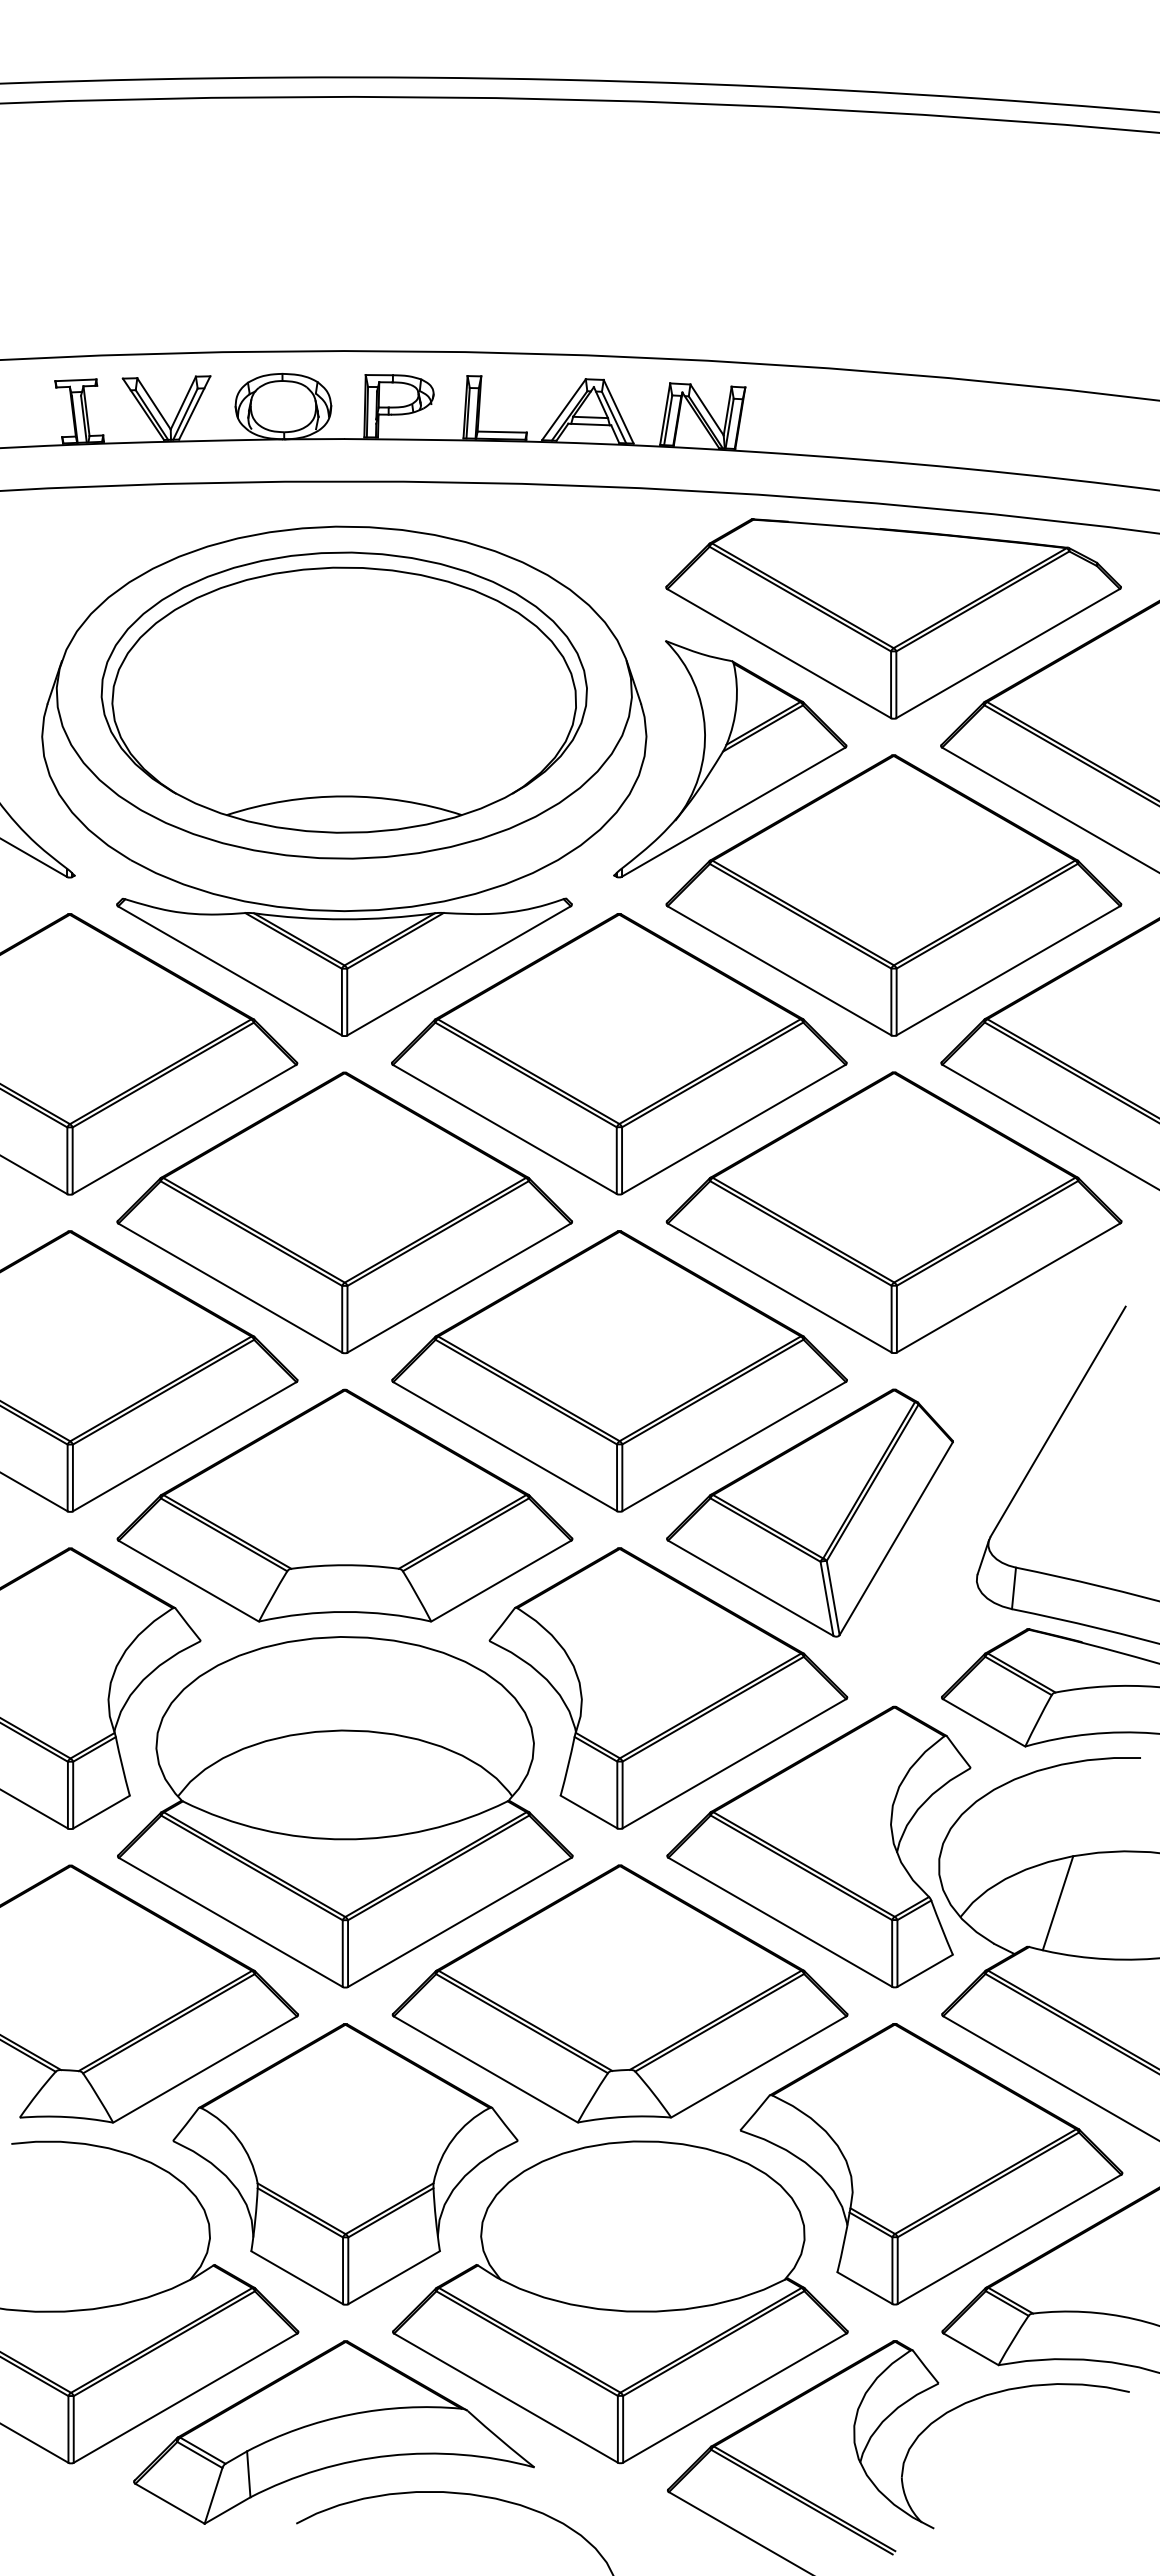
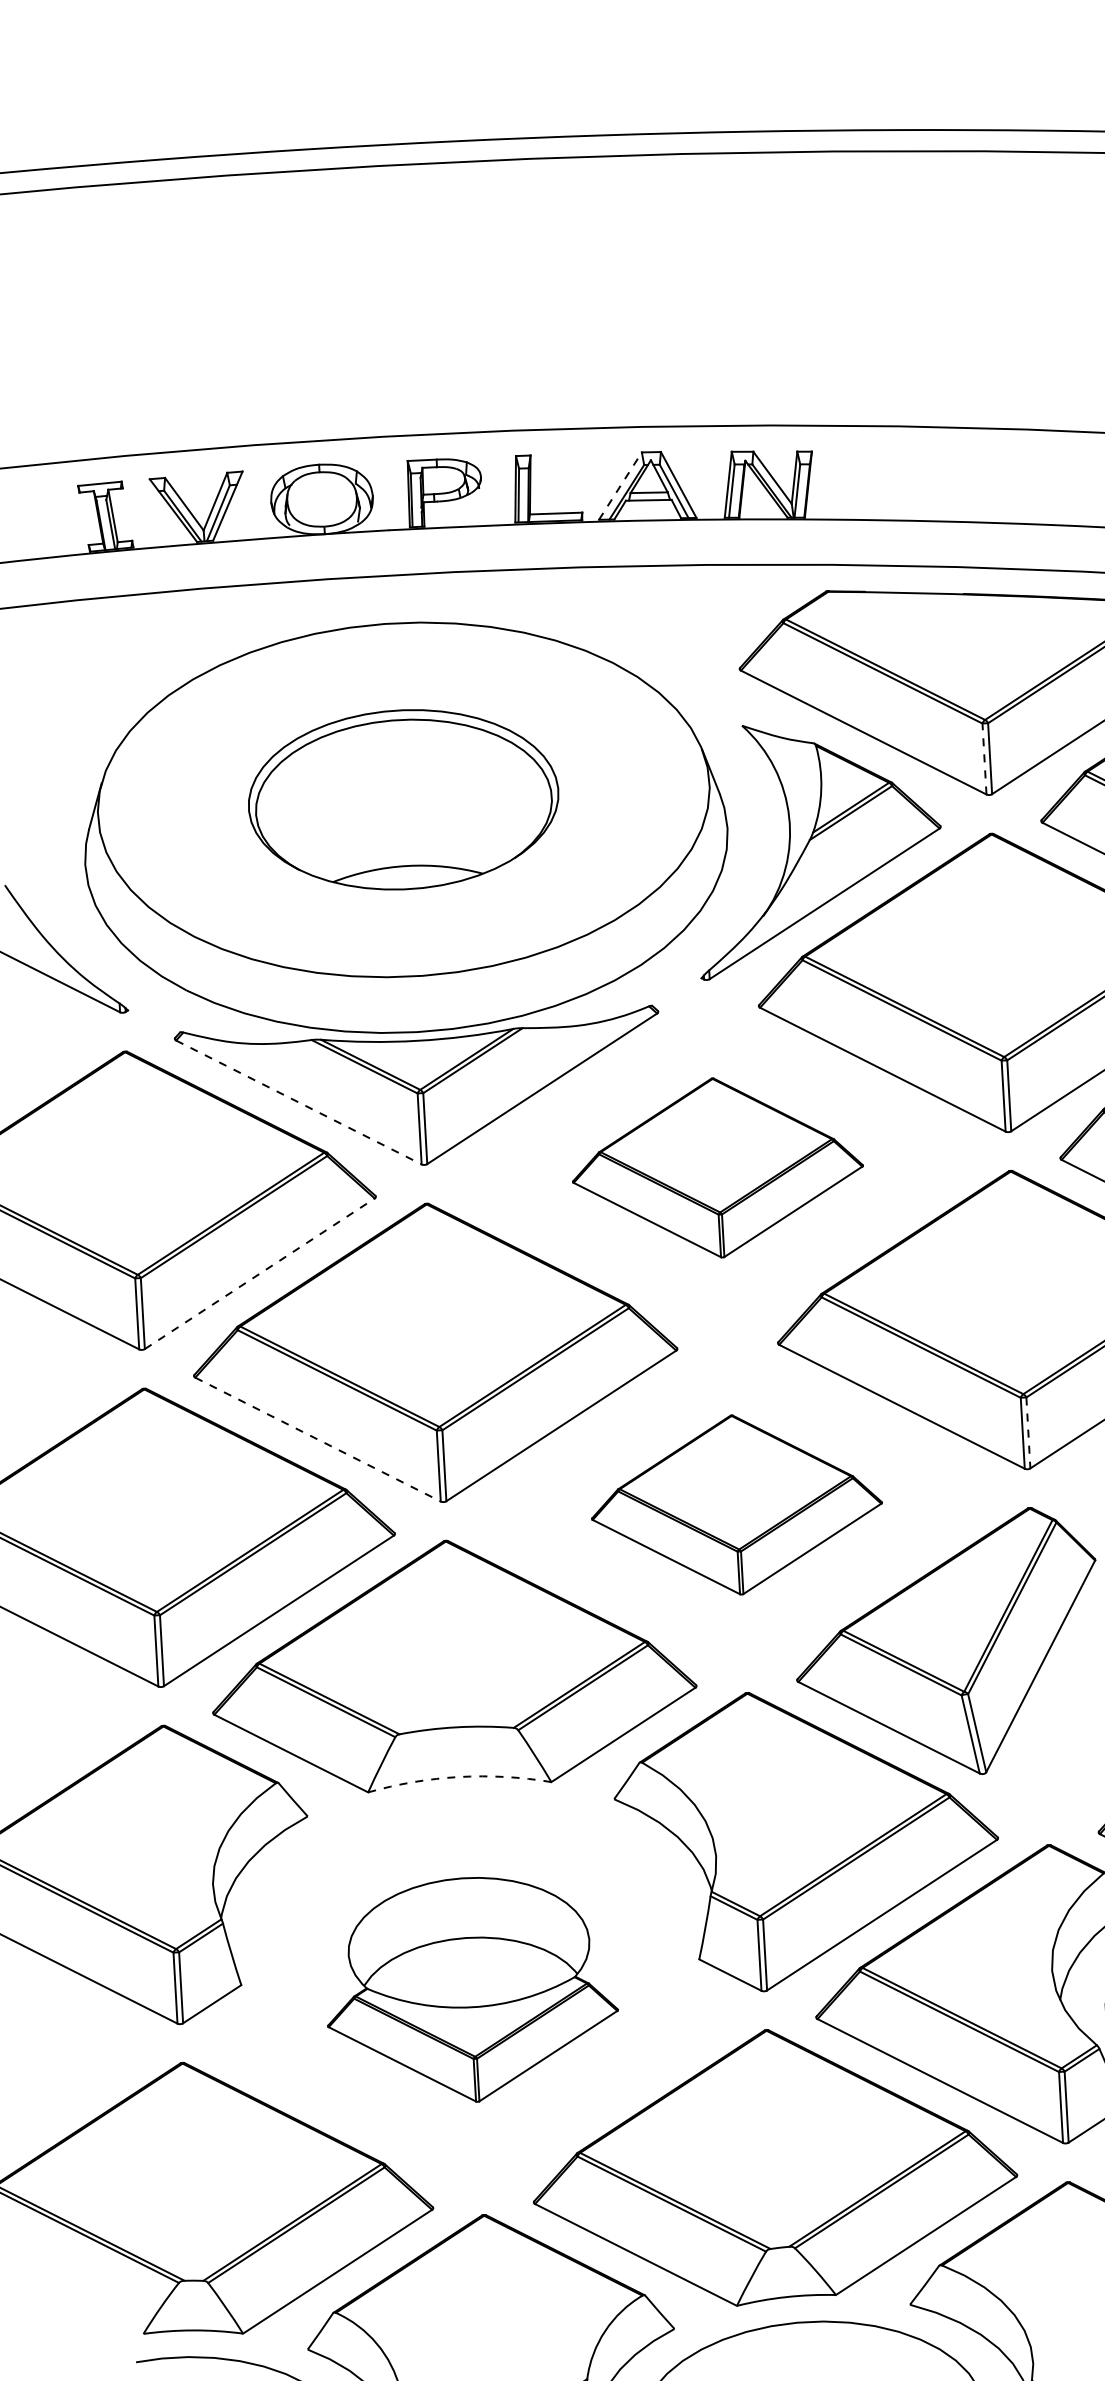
line: (563, 409) -> (619, 485), solid -> dashed
line: (891, 684) -> (984, 758), solid -> dashed
part: (343, 692) -> (402, 799), size x0.6
line: (230, 971) -> (299, 1103), solid -> dashed
part: (619, 1054) -> (717, 1168), size x0.6
line: (184, 1129) -> (259, 1273), solid -> dashed
line: (230, 1288) -> (318, 1439), solid -> dashed
line: (896, 1319) -> (1027, 1433), solid -> dashed
part: (619, 1371) -> (736, 1505), size x0.6
arc: (345, 1611) -> (459, 1776), solid -> dashed
part: (345, 1812) -> (471, 1990), size x0.6

